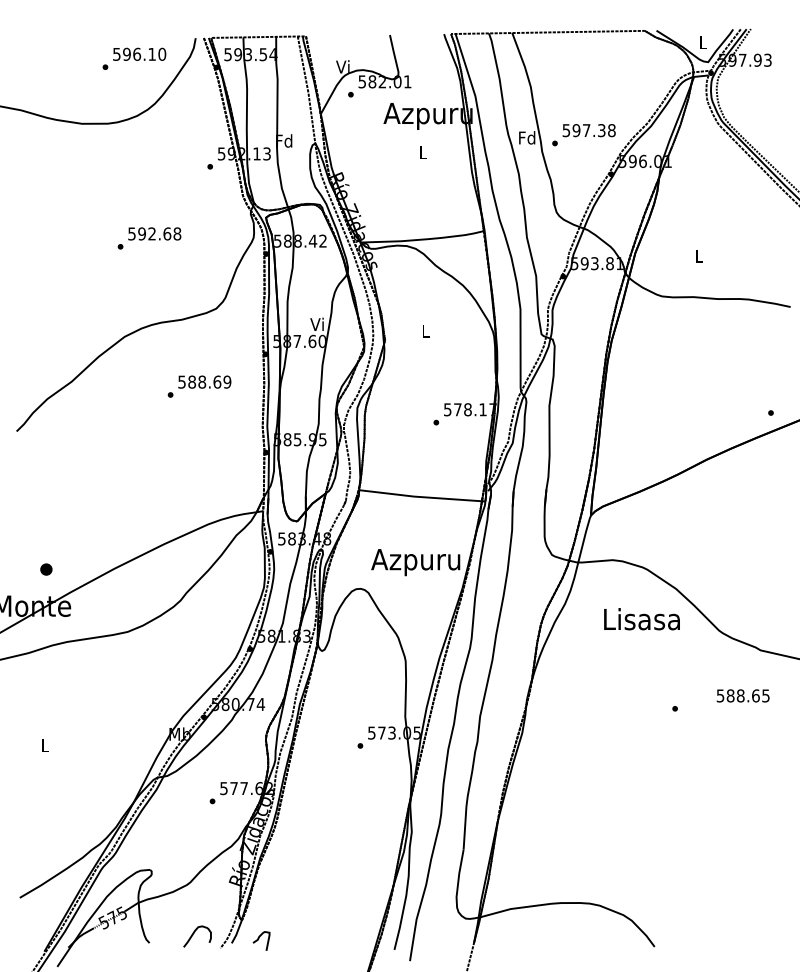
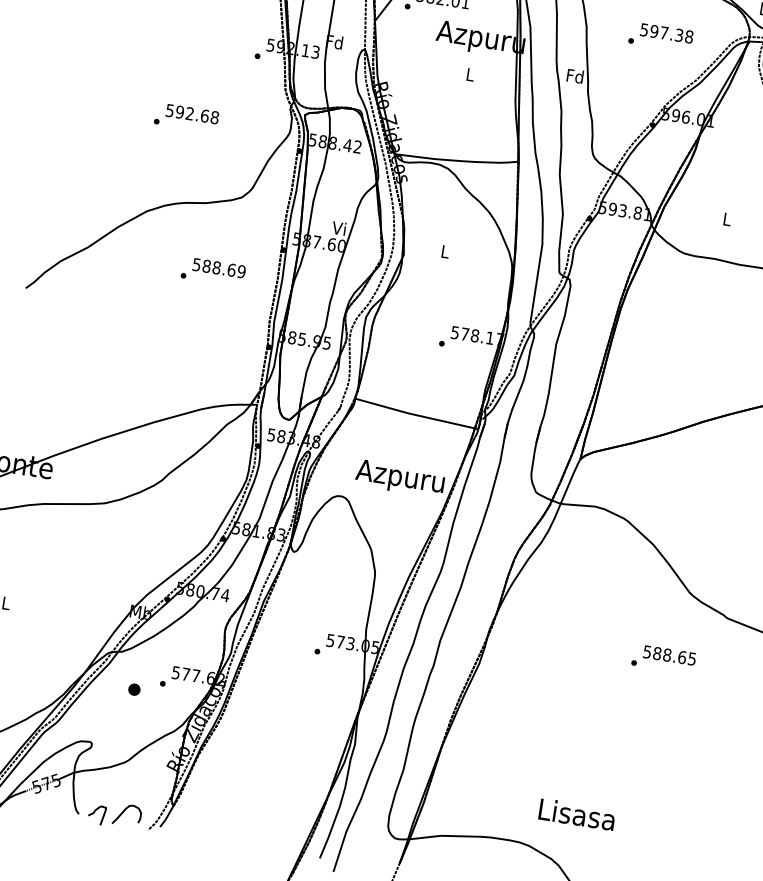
text: (583, 135) -> (660, 37), moved
part: (46, 569) -> (134, 689), moved
text: (641, 619) -> (576, 814), moved
text: (742, 695) -> (669, 655), moved
curve: (259, 938) -> (95, 812), moved

